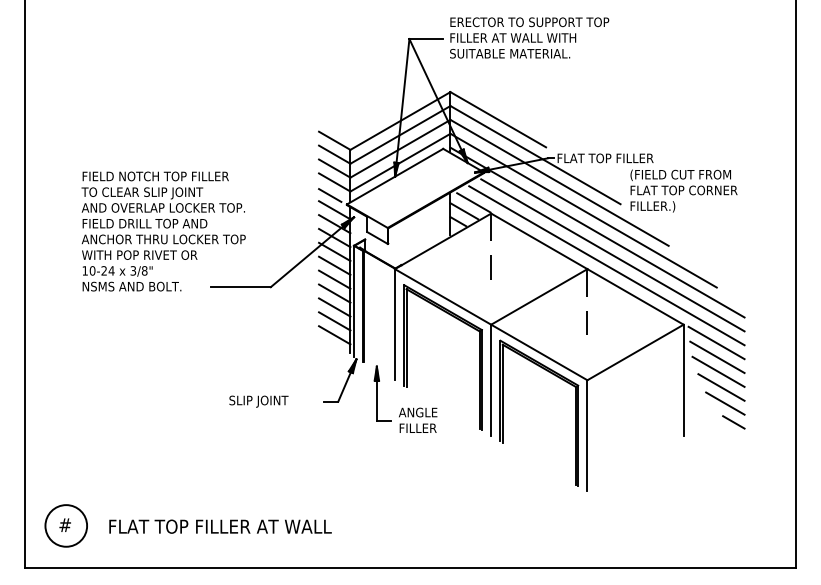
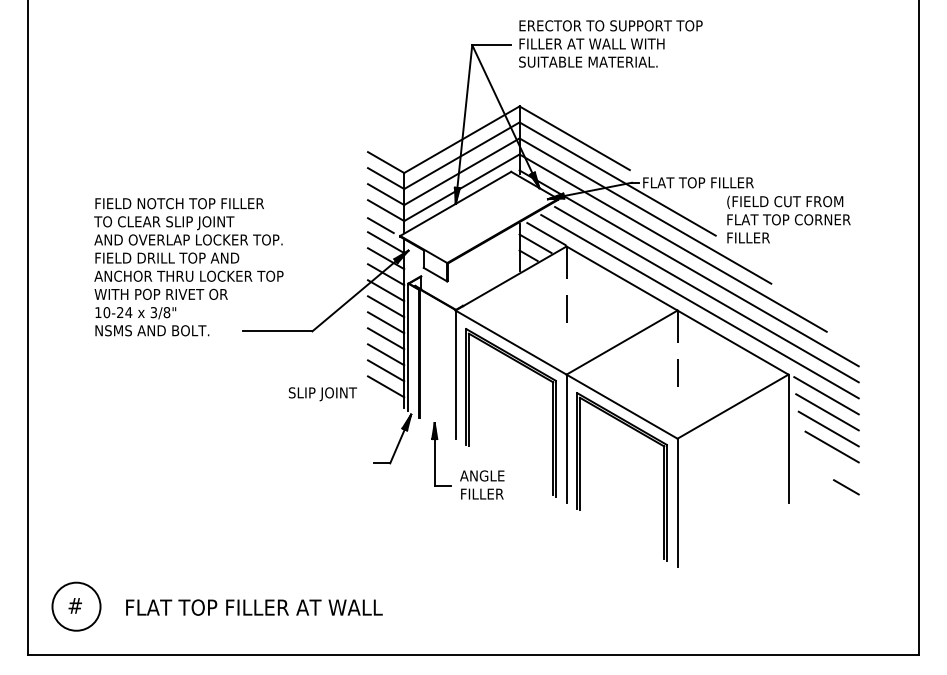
text: (672, 206) -> (775, 238), FILLER.) -> FILLER
text: (258, 401) -> (322, 394), moved
line: (725, 403) -> (836, 465), removed

